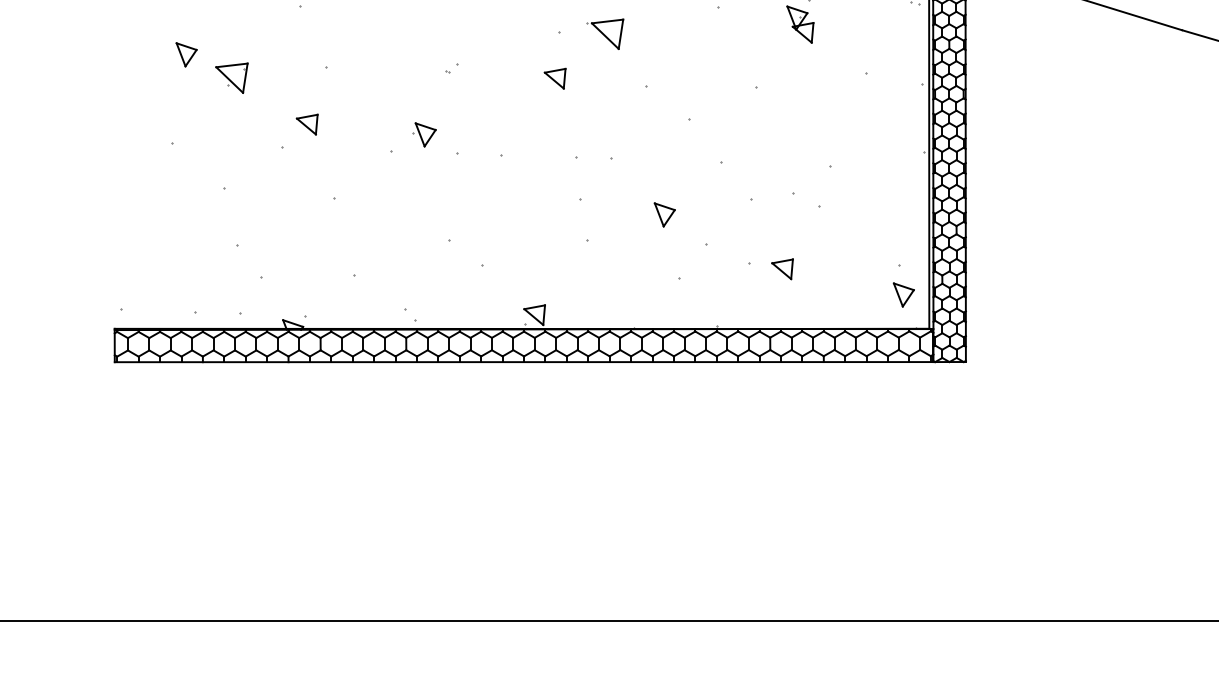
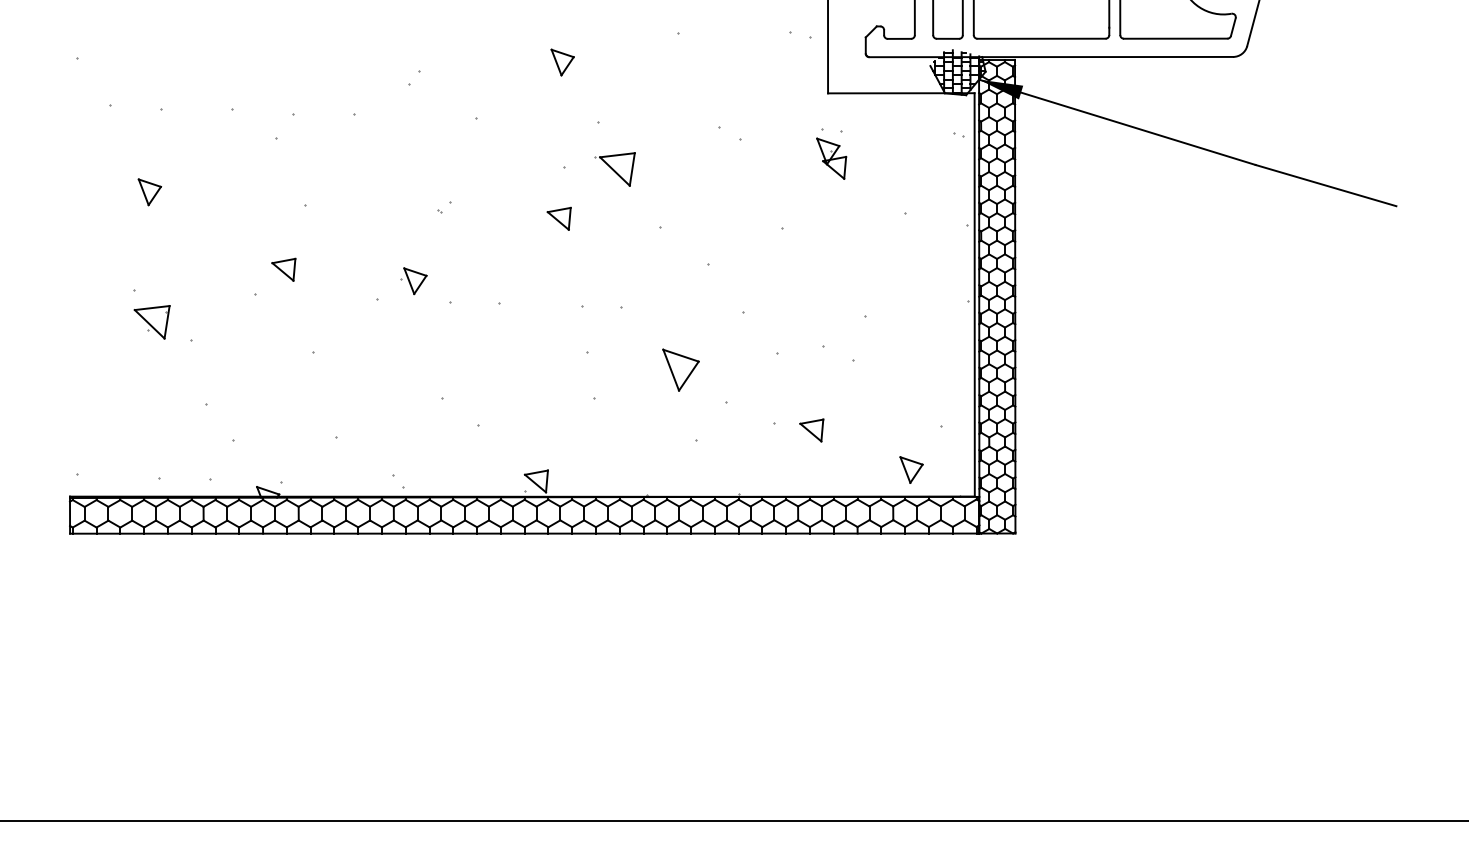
part: (231, 78) -> (151, 322), moved
part: (664, 214) -> (680, 369), size x1.6
part: (903, 294) -> (911, 469), moved

